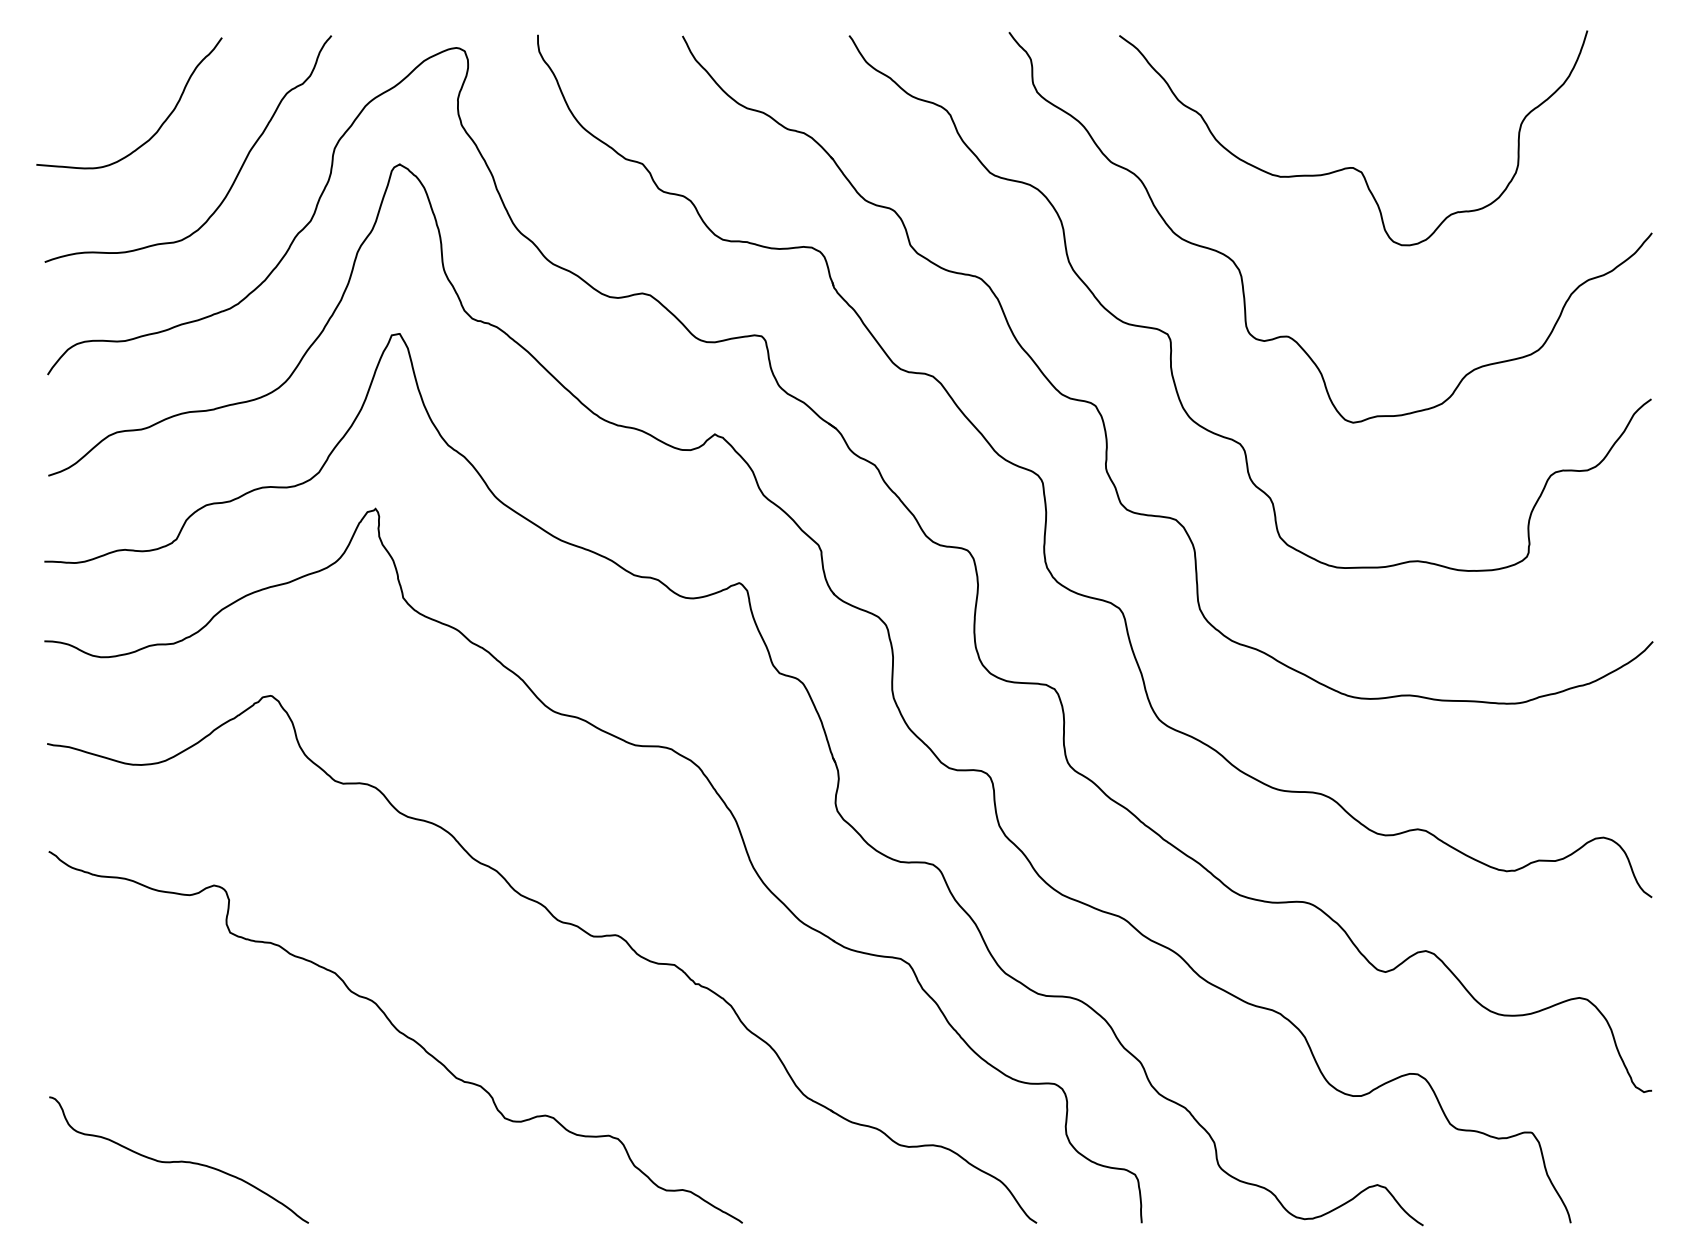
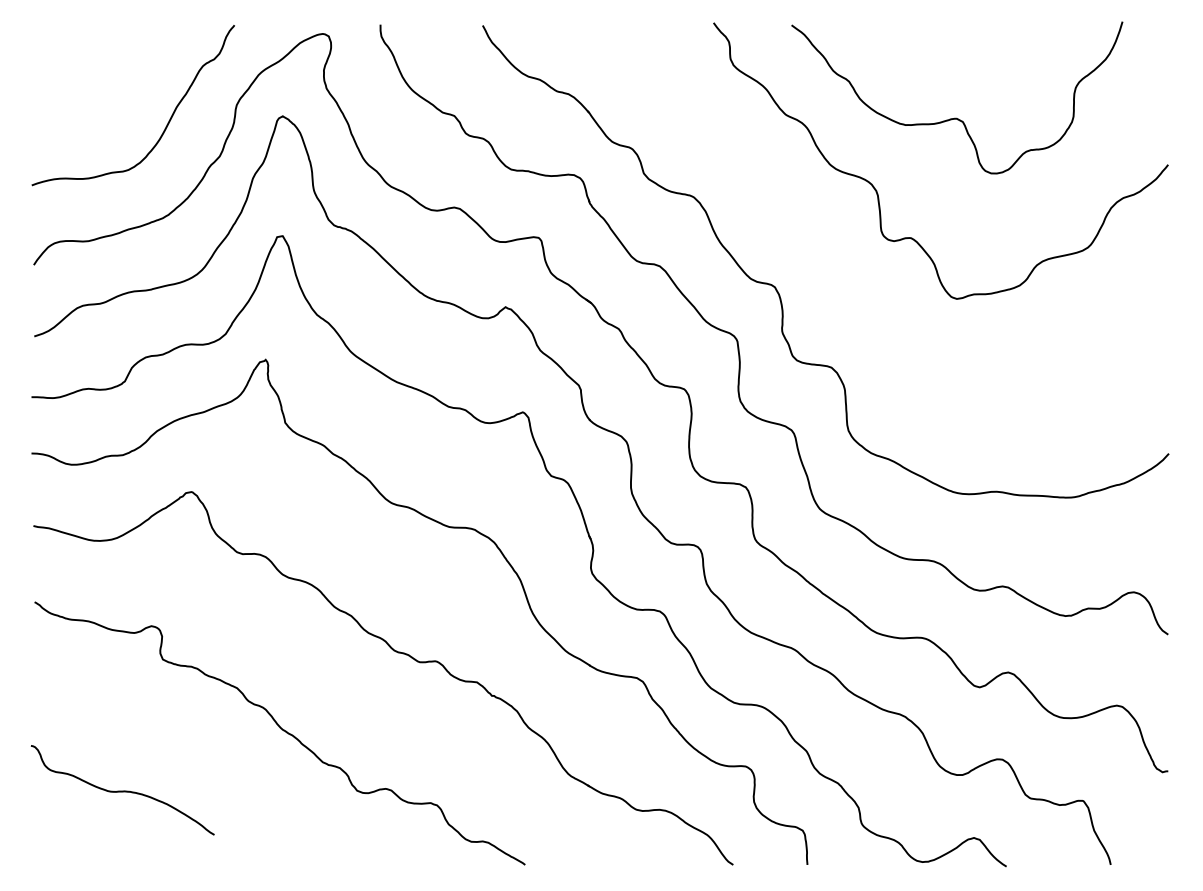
curve: (158, 126) -> (112, 89), removed
curve: (1171, 338) -> (828, 239), removed
curve: (178, 1160) -> (122, 790), moved

